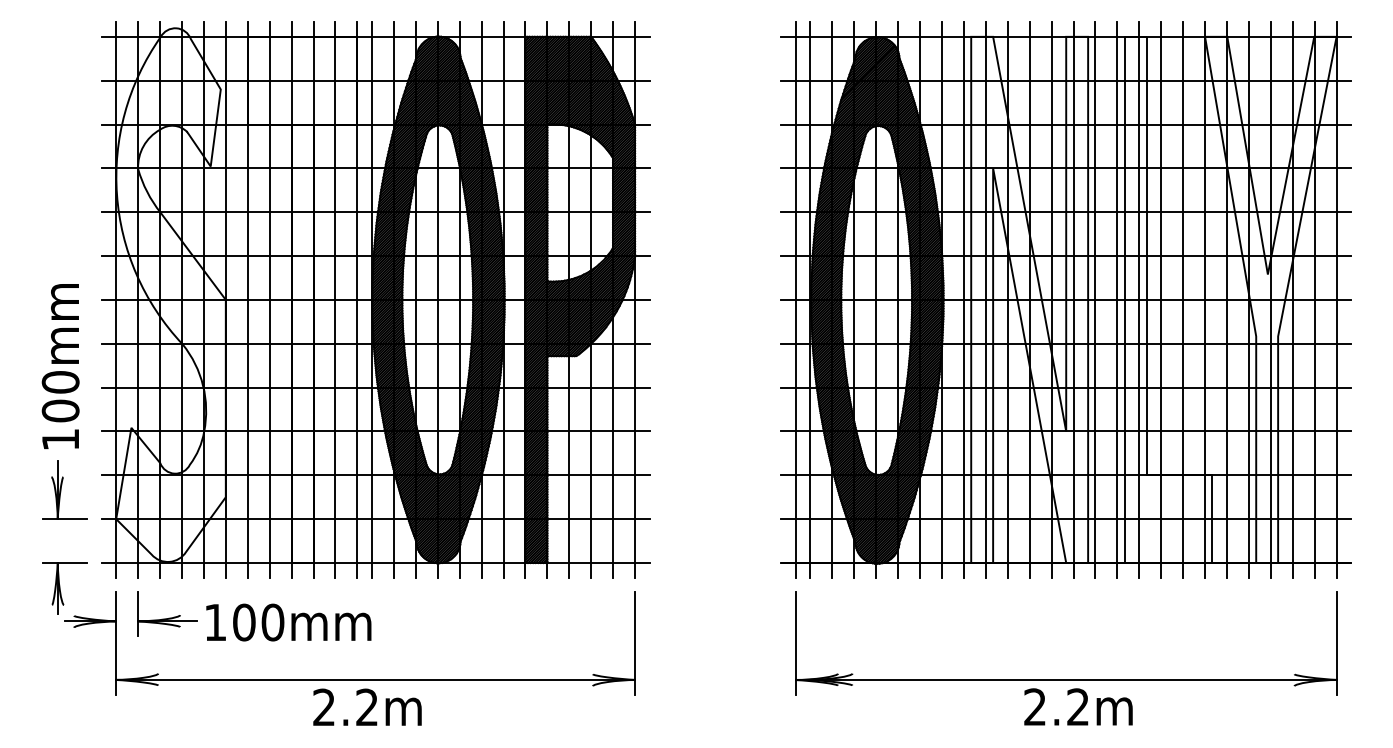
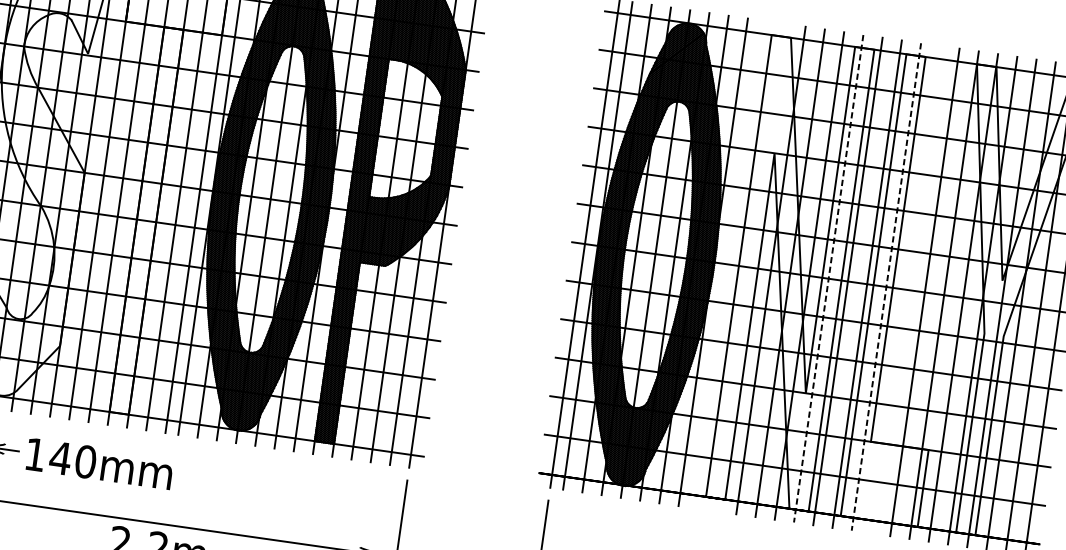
line: (963, 299) -> (732, 264), removed
line: (985, 299) -> (751, 267), removed
line: (1073, 299) -> (828, 278), solid -> dashed
line: (1139, 299) -> (886, 286), solid -> dashed
line: (1161, 299) -> (905, 289), removed
text: (244, 622) -> (60, 458), 100mm -> 140mm

